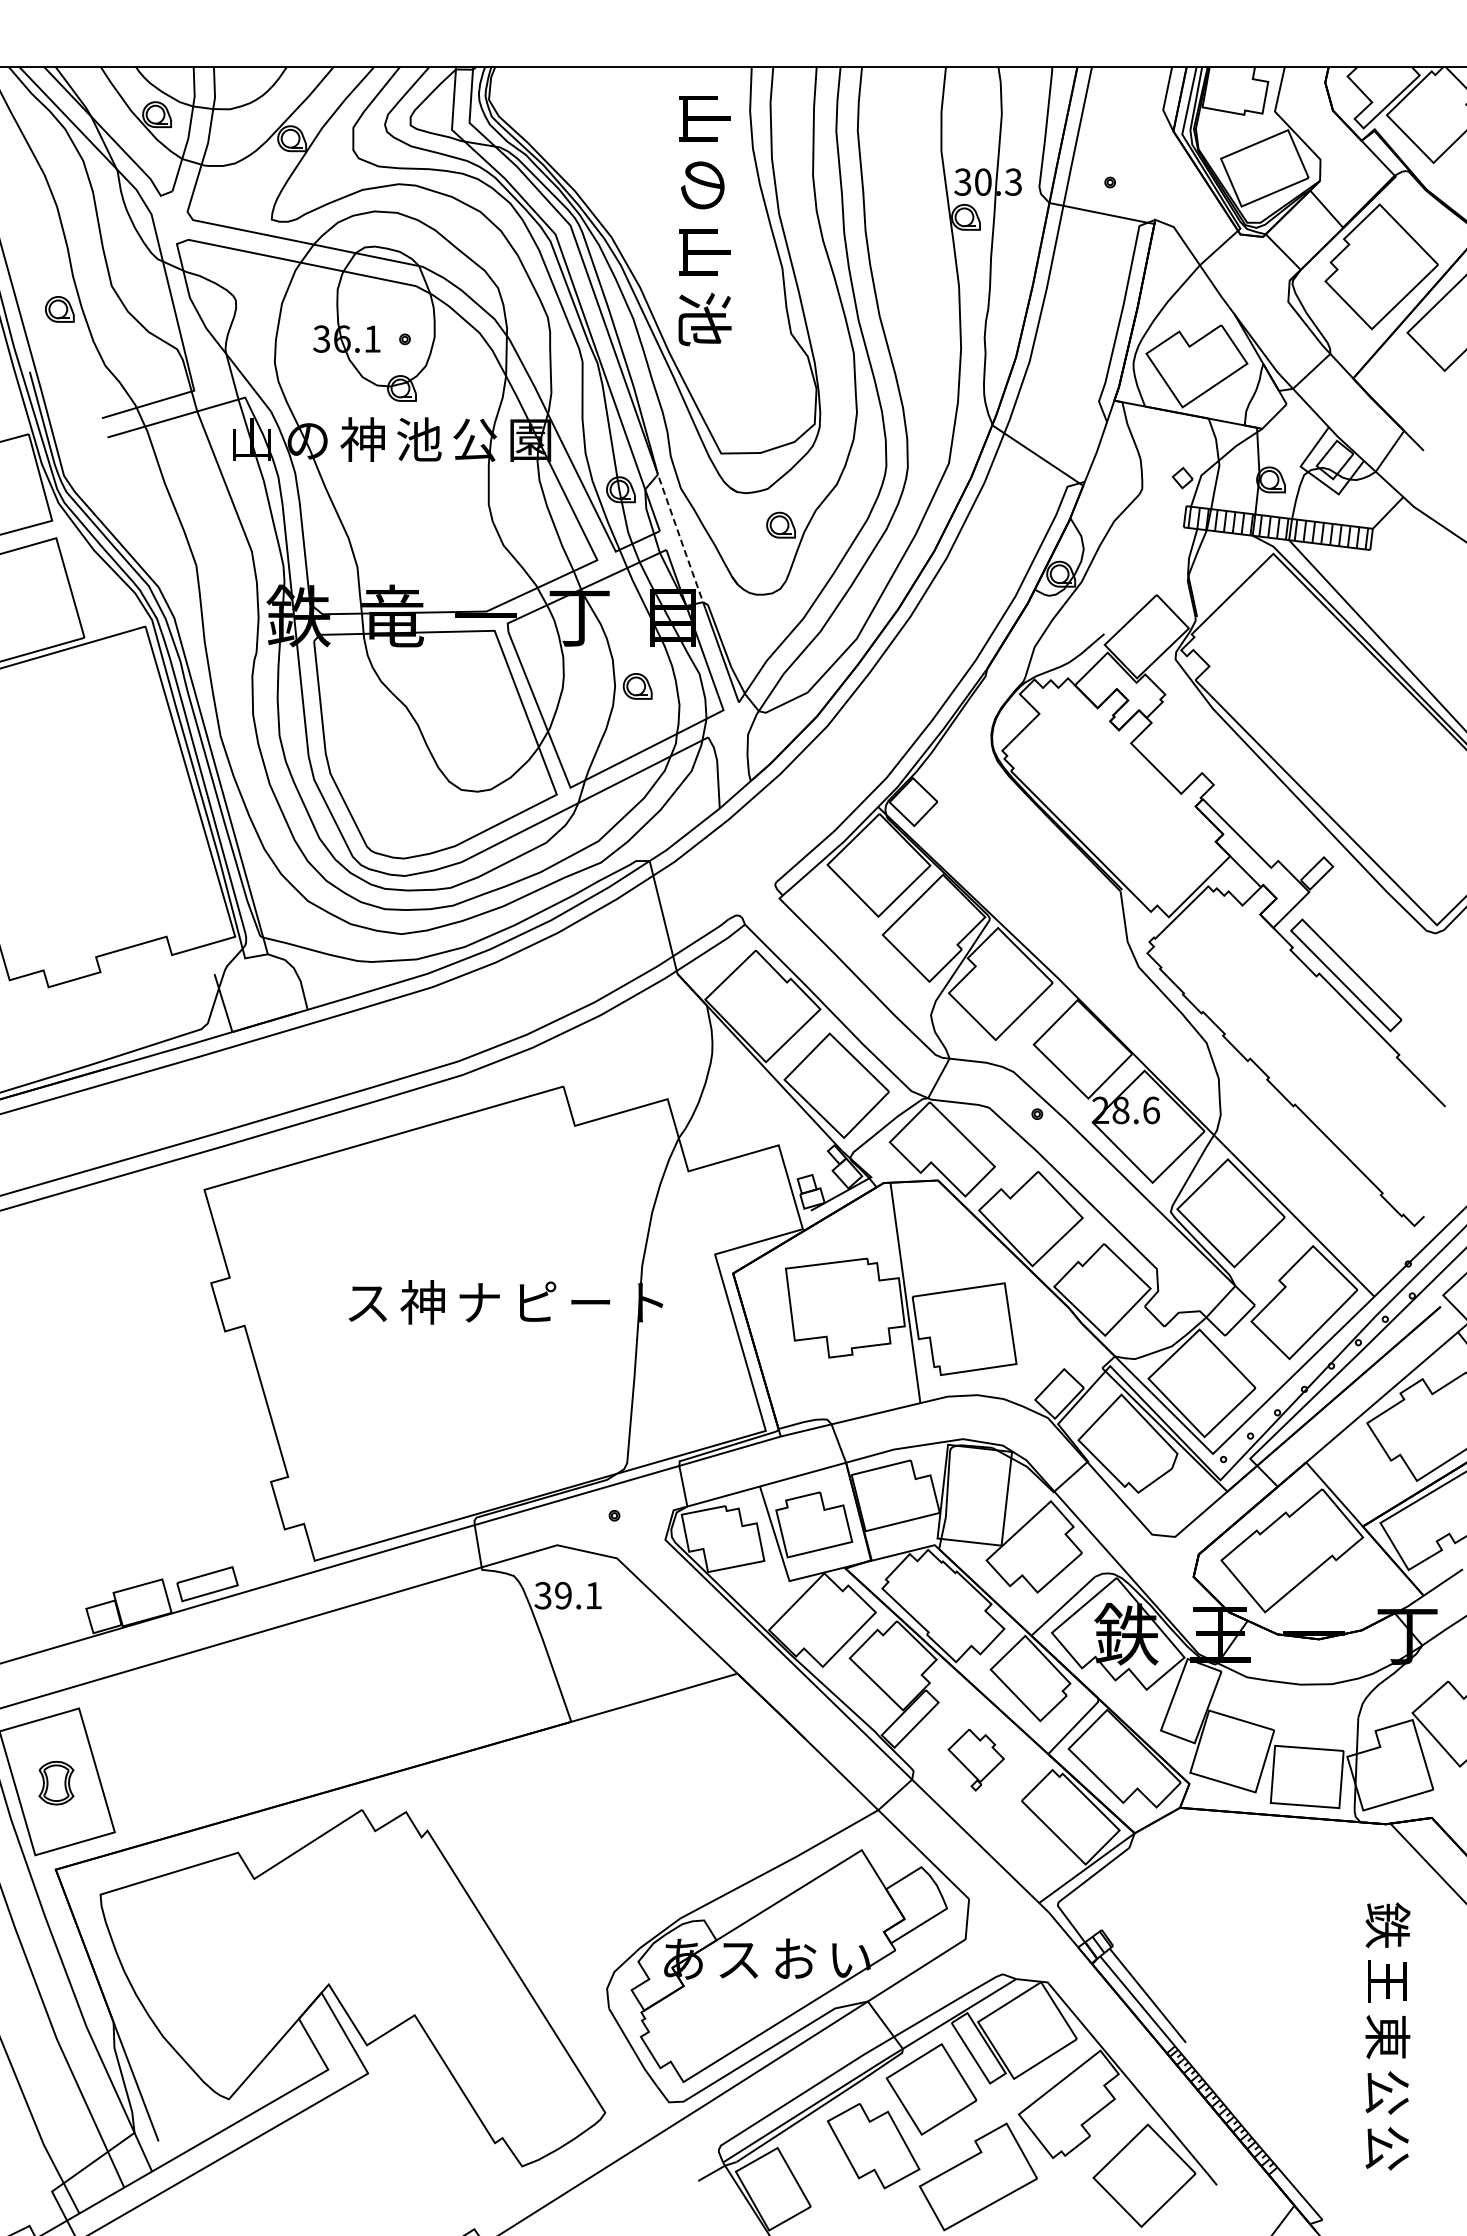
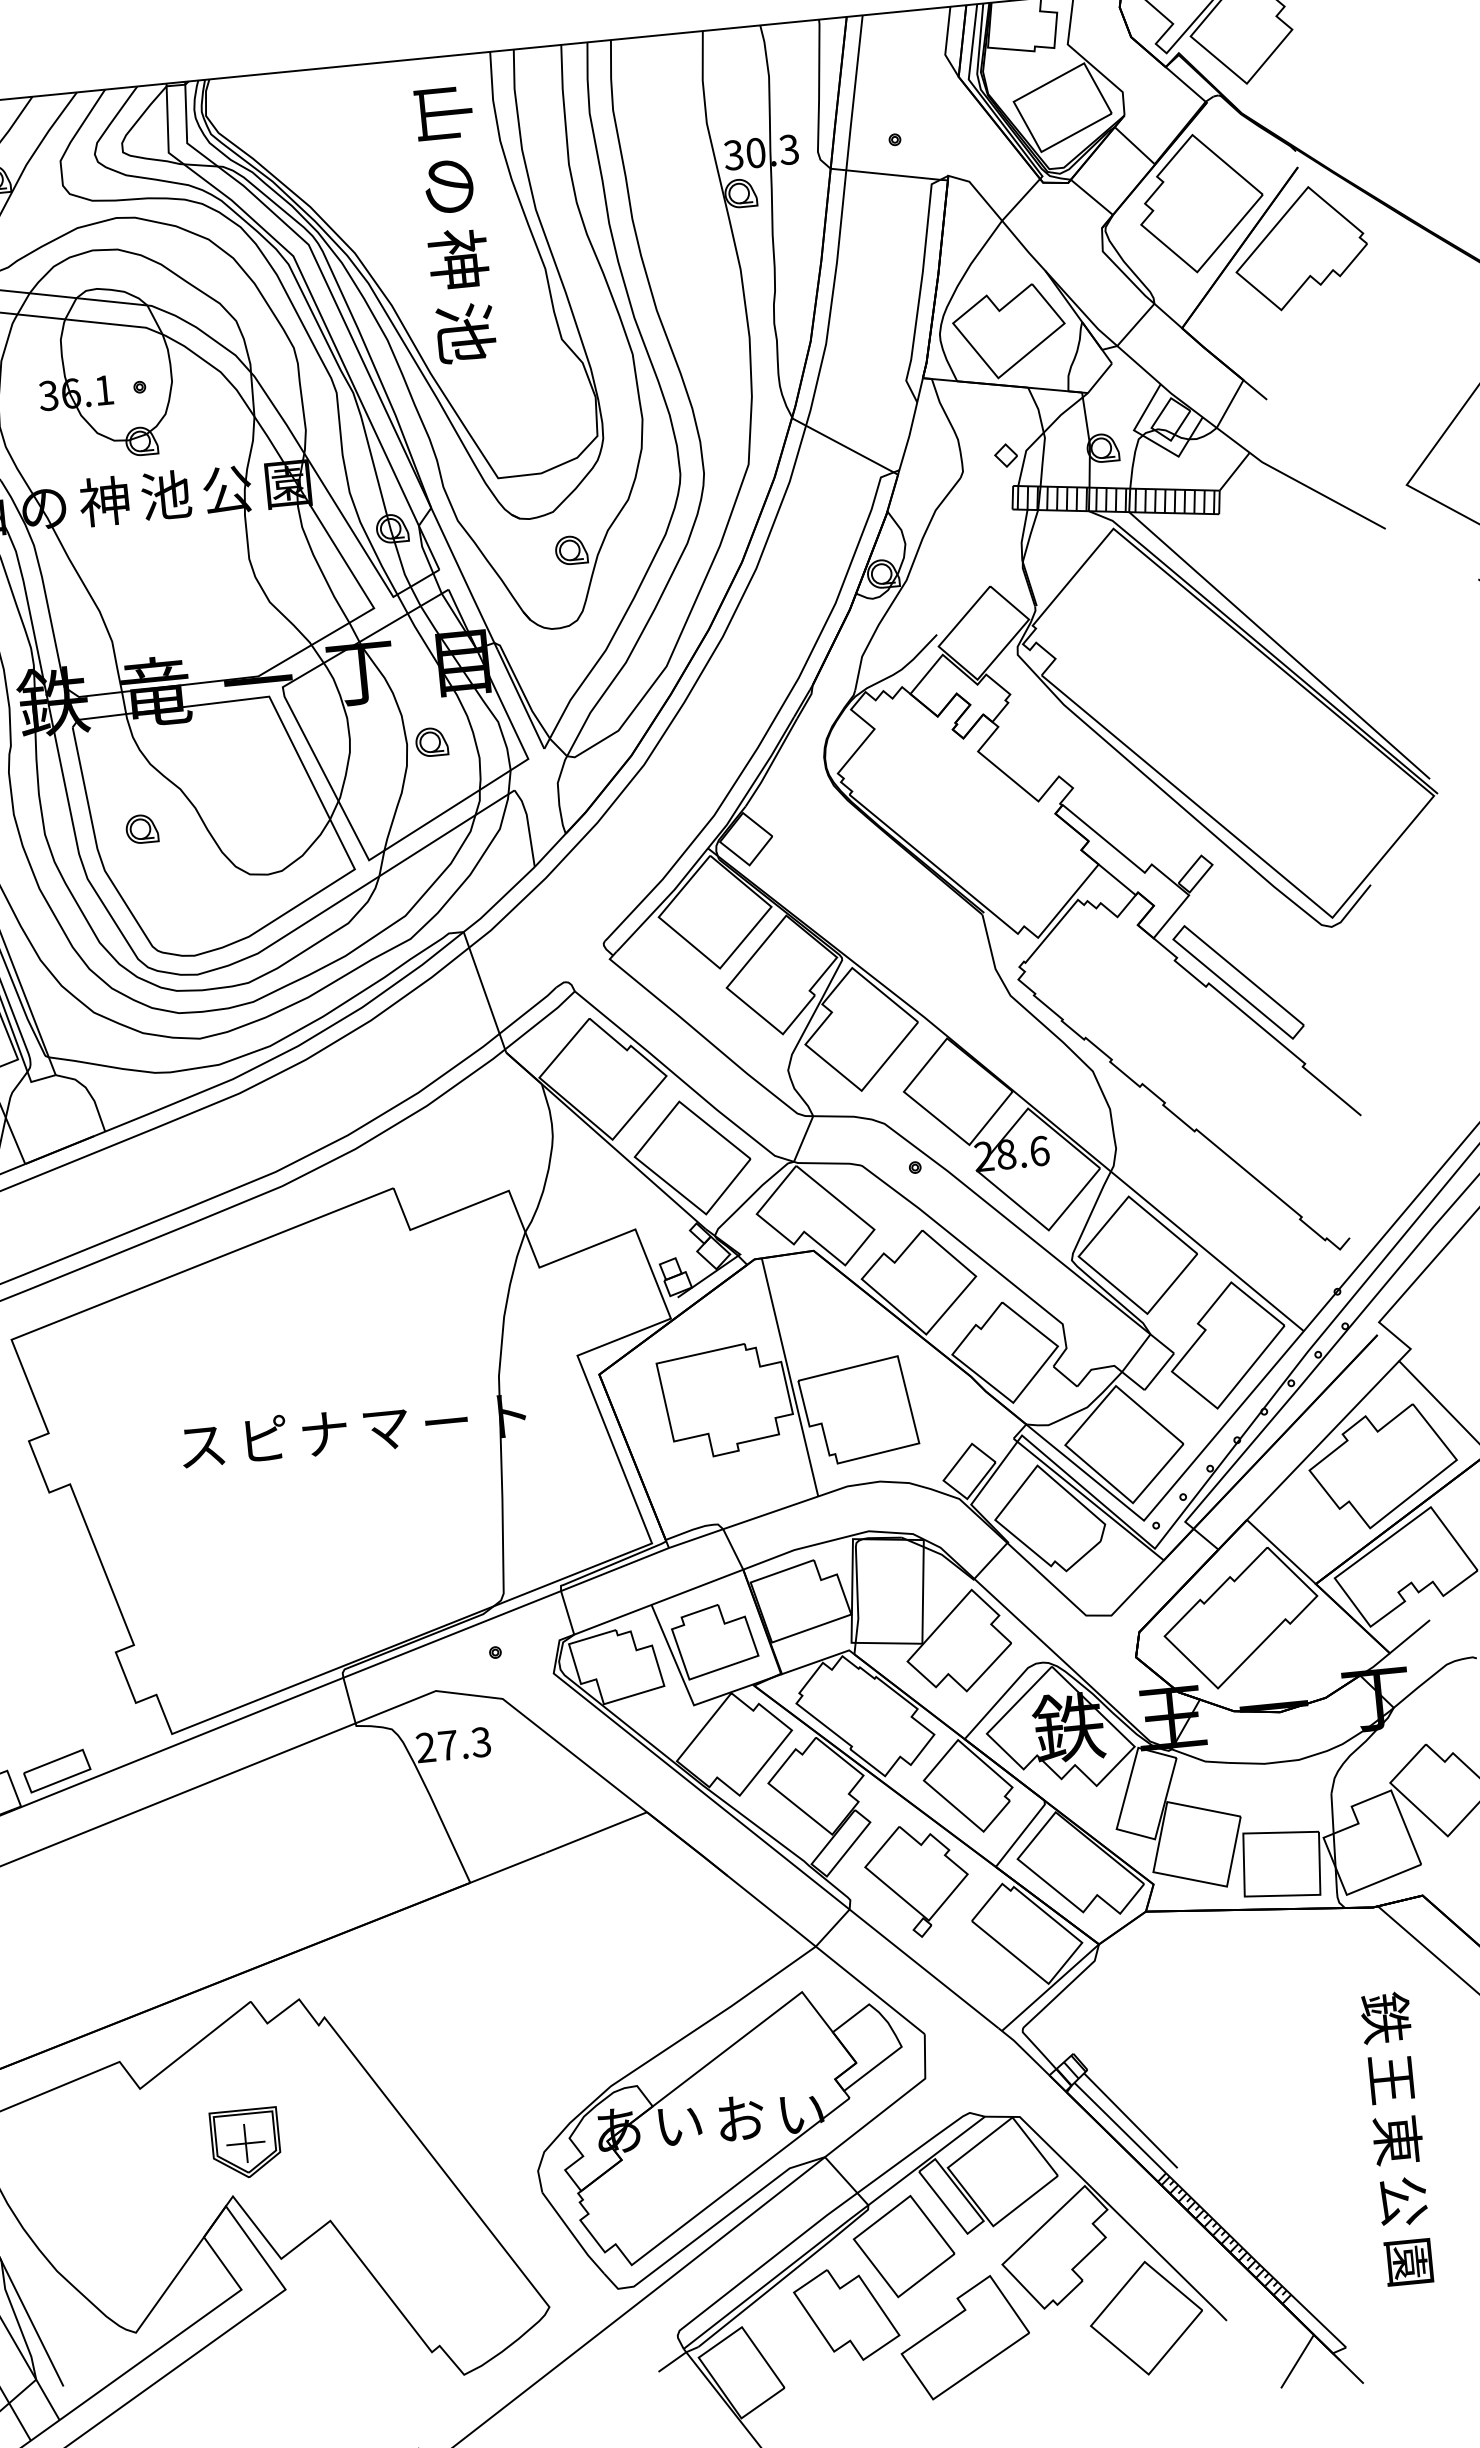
text: (704, 251) -> (458, 258), 山 -> 神
line: (681, 541) -> (464, 578), dashed -> solid
part: (367, 739) -> (141, 829), added
text: (535, 1301) -> (385, 1426), ピ -> マ
text: (422, 1302) -> (262, 1439), 神 -> ピ
text: (567, 1595) -> (452, 1744), 39.1 -> 27.3
part: (976, 1759) -> (917, 1880), size x1.67
part: (345, 1937) -> (246, 2143), added
text: (739, 1960) -> (680, 2126), ス -> い
text: (1386, 2148) -> (1408, 2262), 公 -> 園

